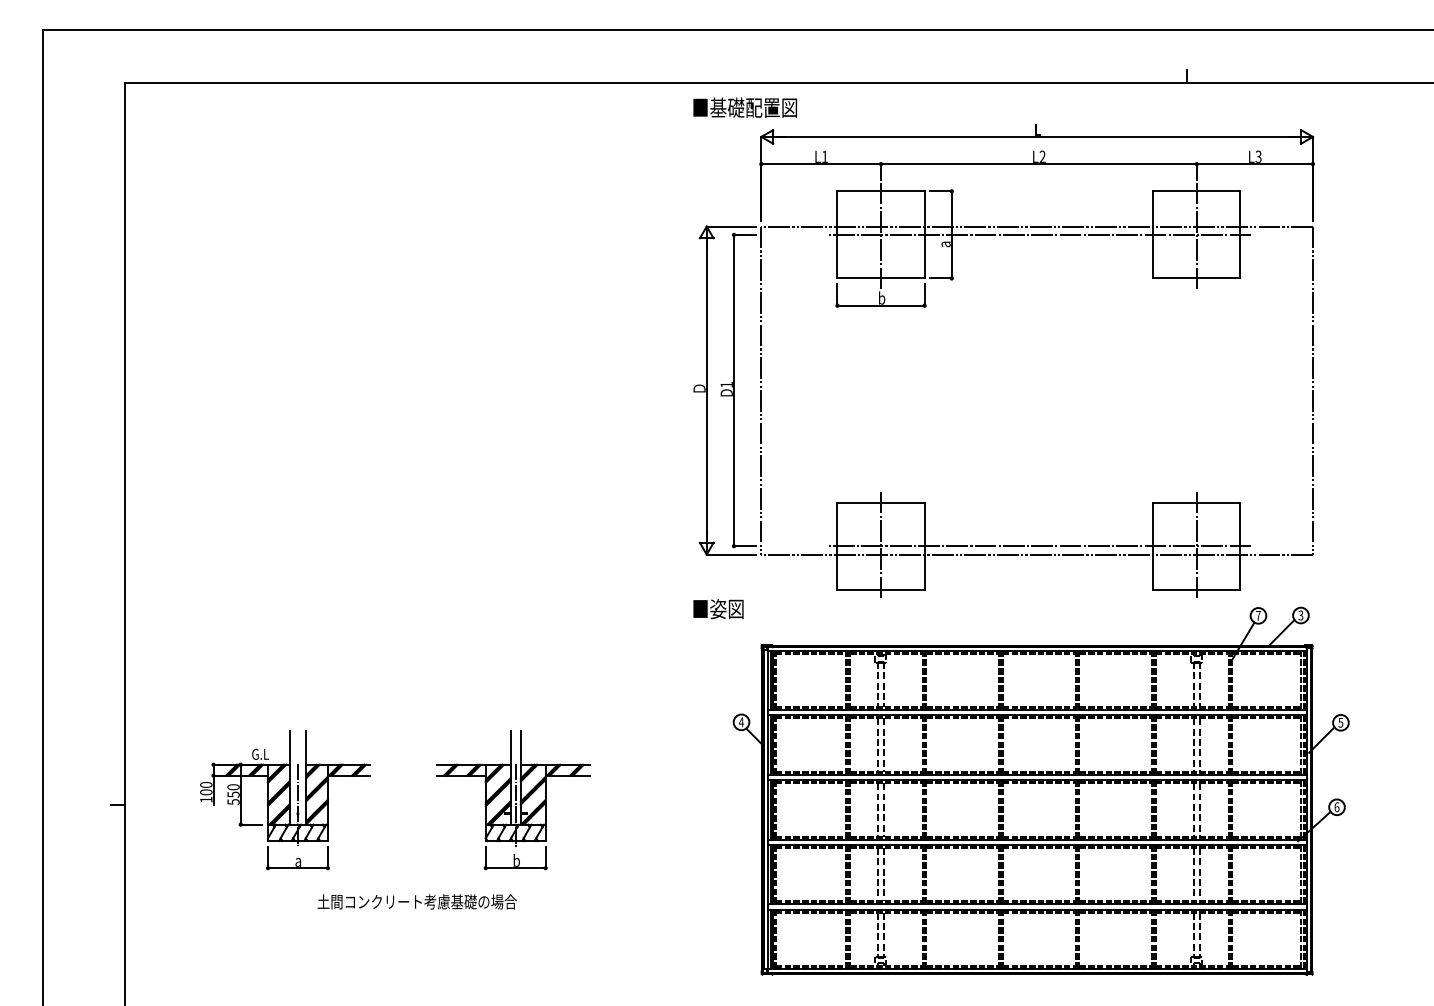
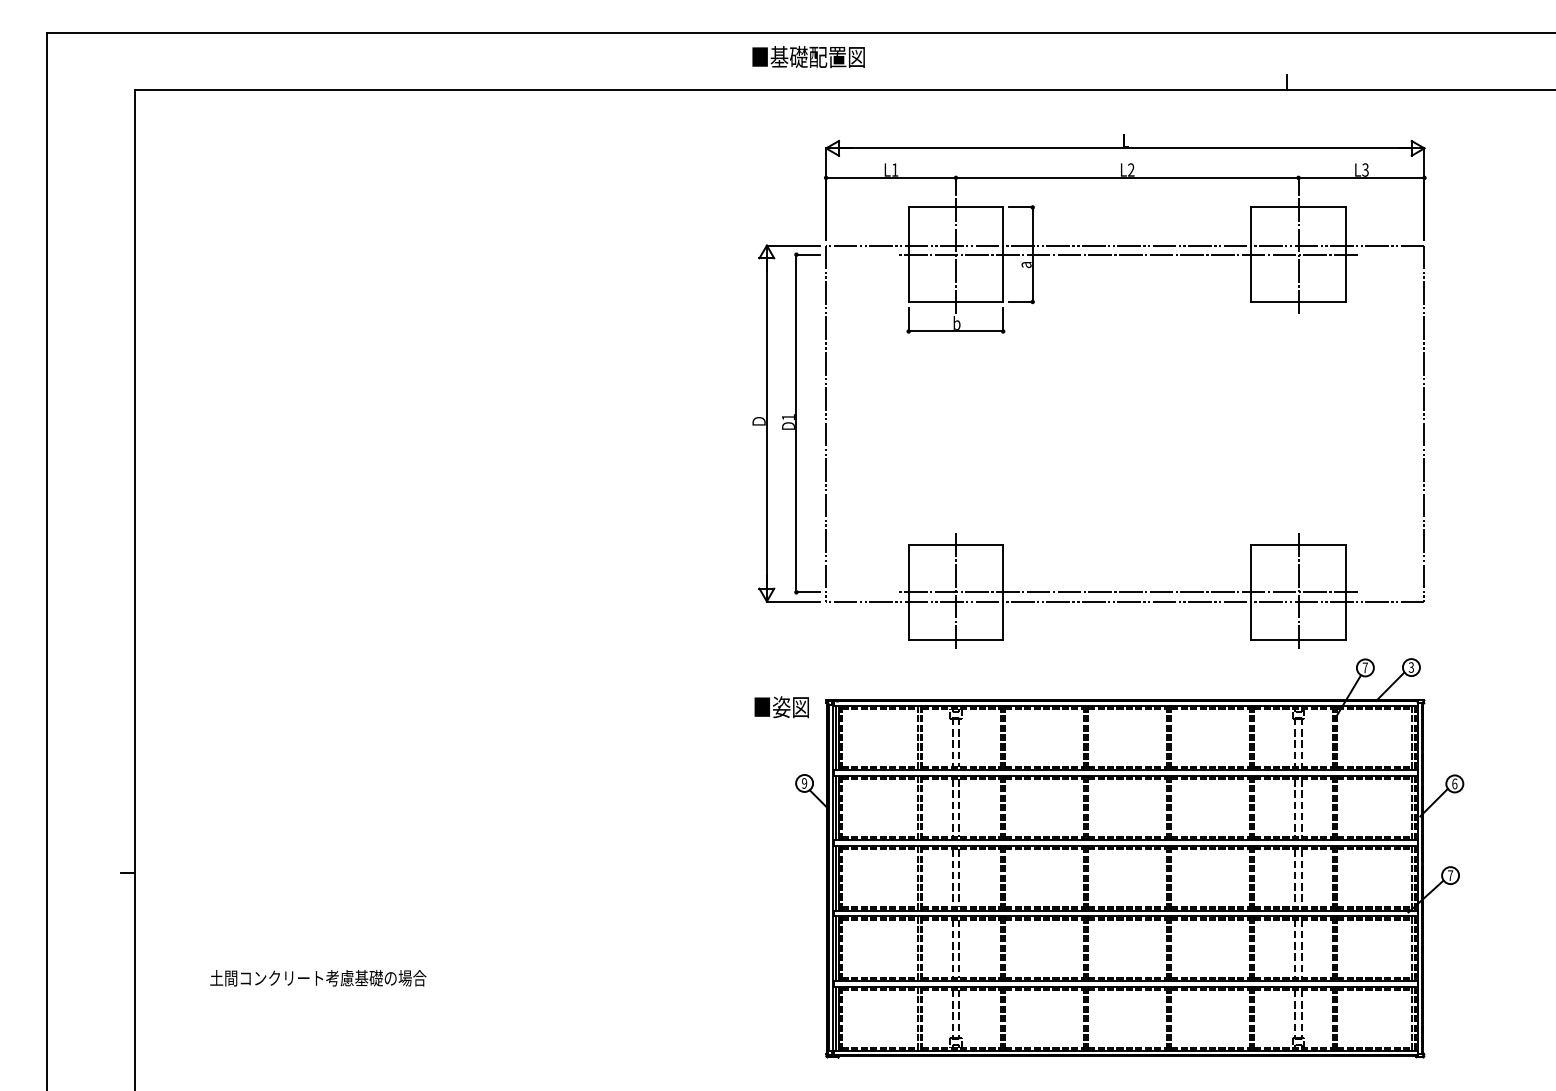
text: (744, 107) -> (807, 56), moved
text: (718, 609) -> (781, 707), moved
text: (740, 722) -> (803, 783), 4 -> 9
text: (1340, 722) -> (1454, 783), 5 -> 6
part: (285, 800) -> (309, 868), removed
part: (513, 800) -> (557, 868), removed
text: (1336, 807) -> (1450, 875), 6 -> 7
text: (416, 901) -> (317, 977), moved

